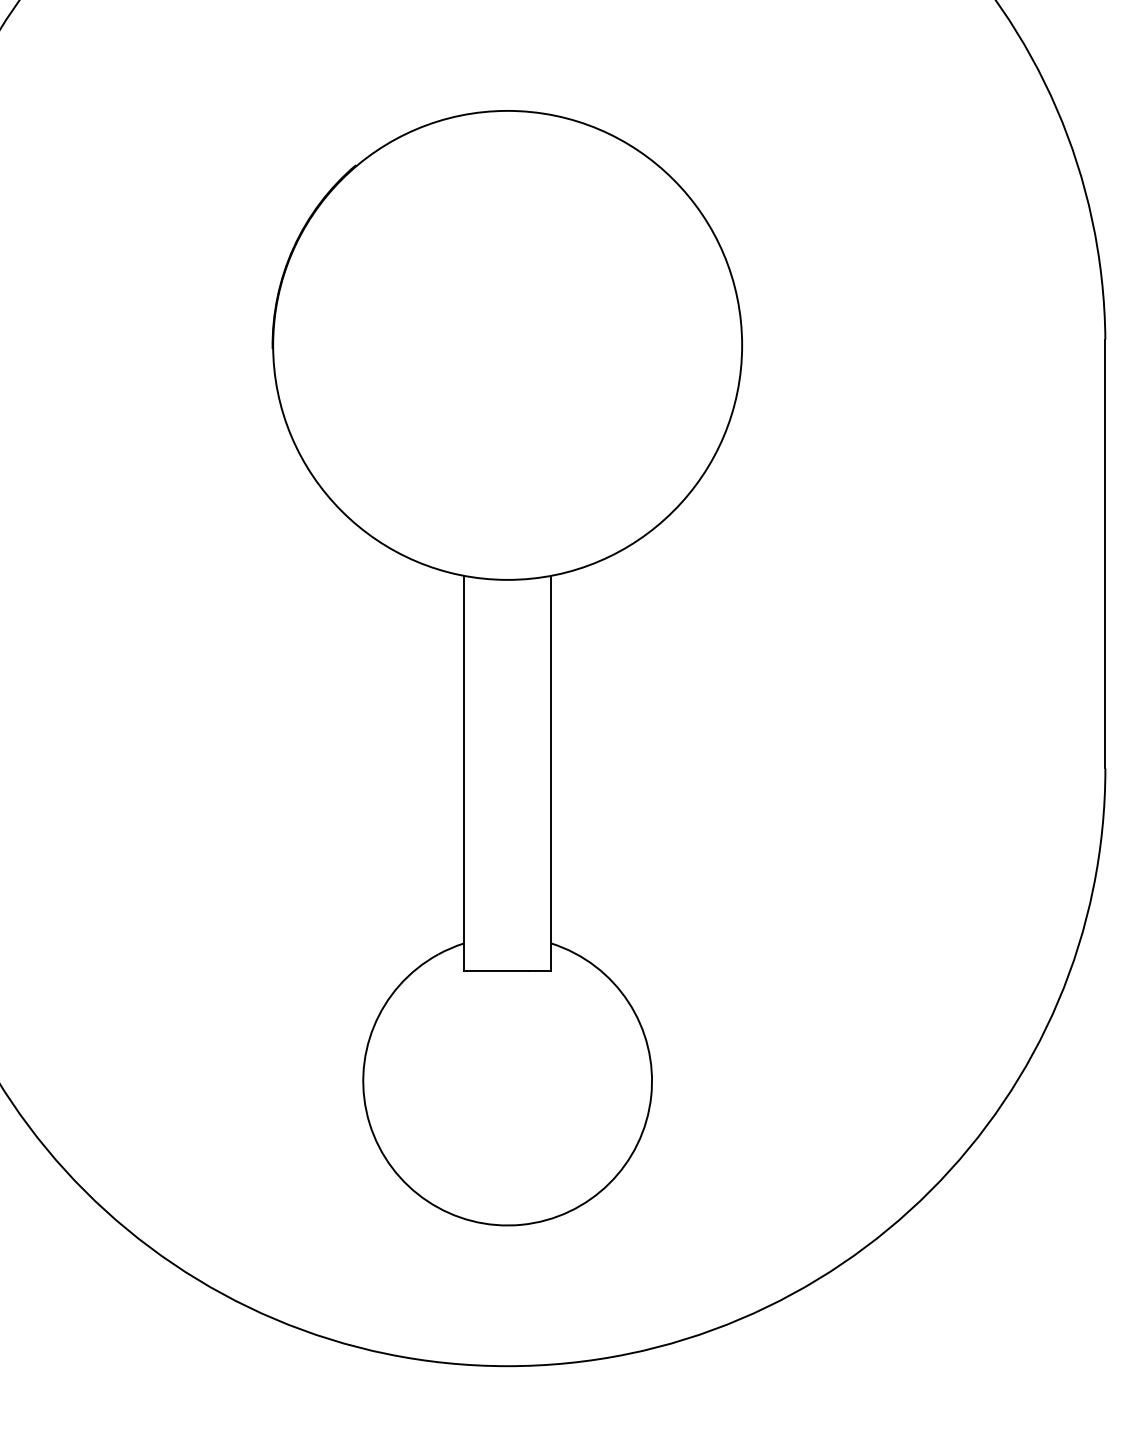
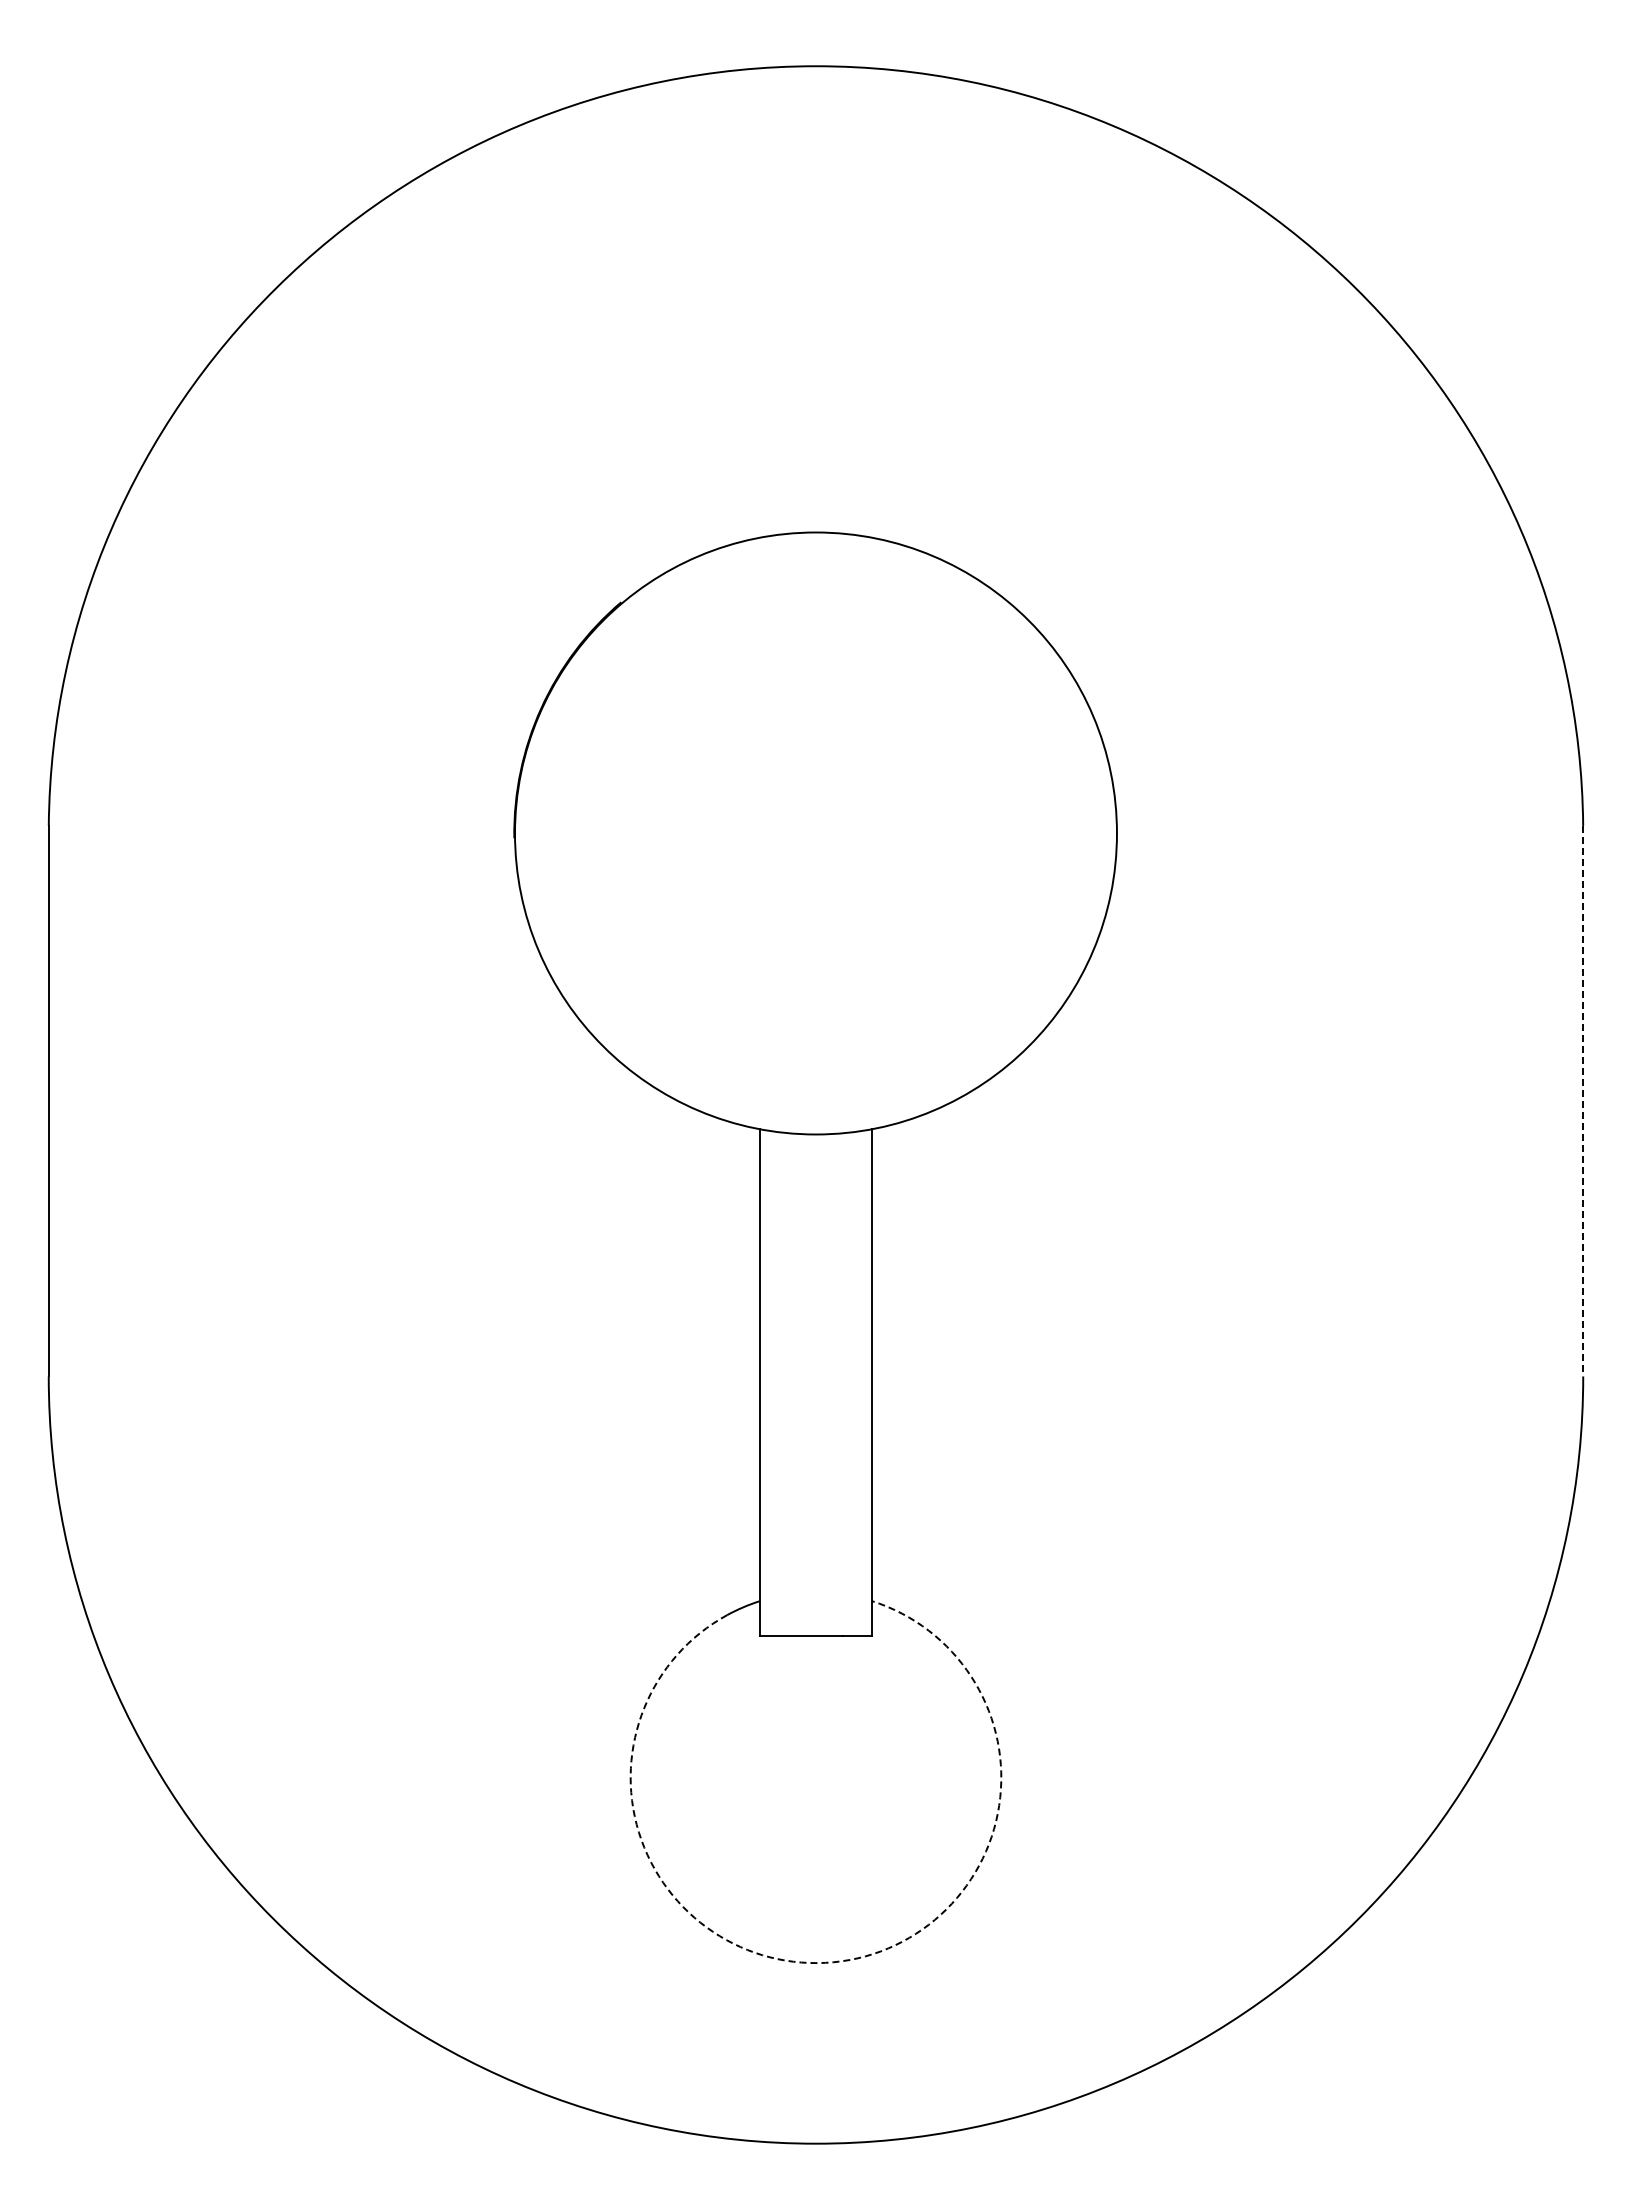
line: (1105, 554) -> (1583, 1101), solid -> dashed
arc: (521, 1225) -> (833, 1962), solid -> dashed

